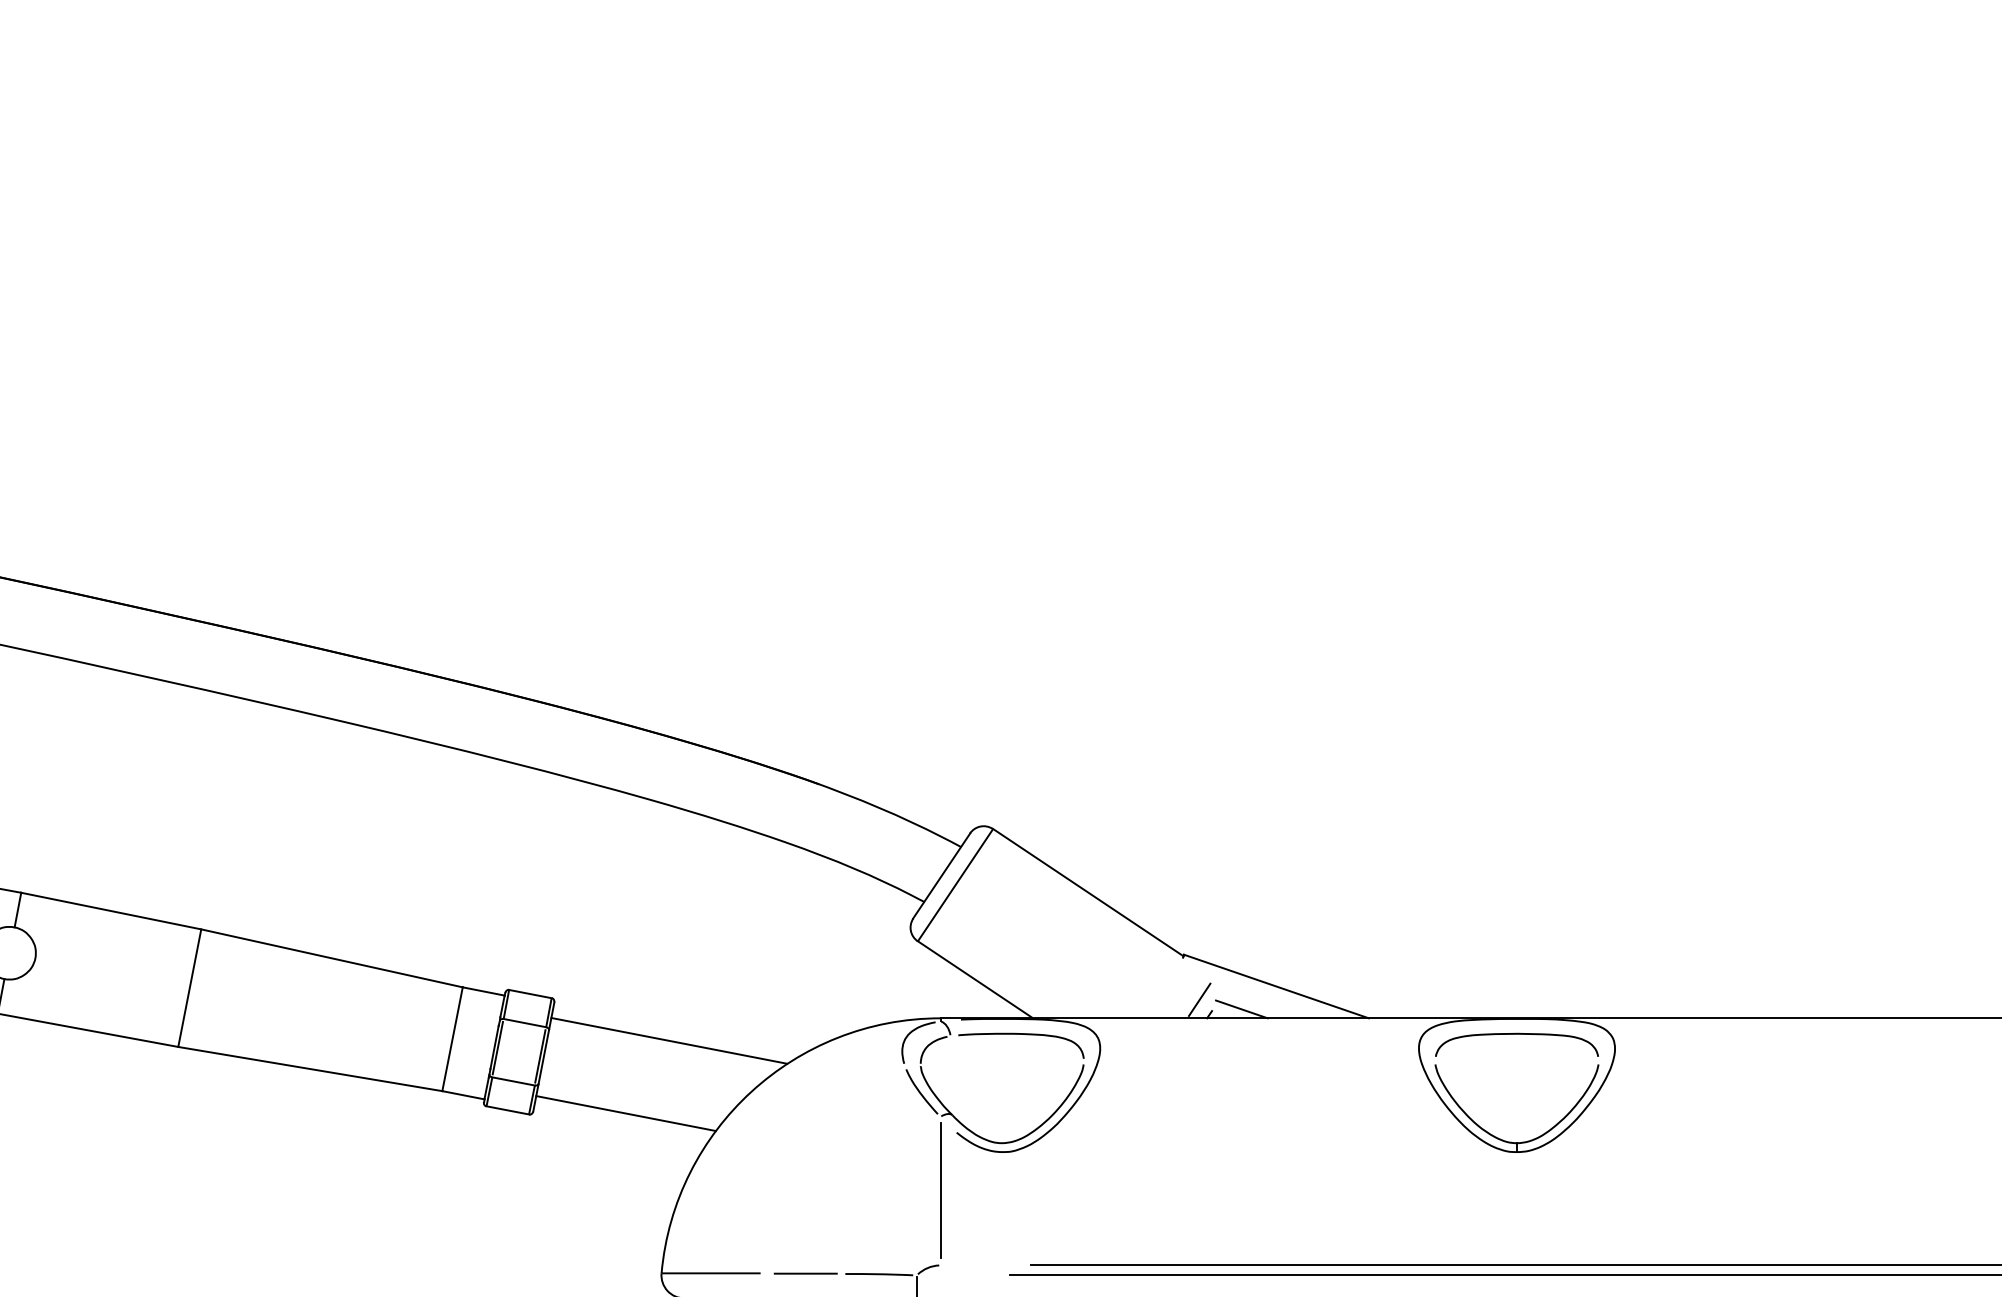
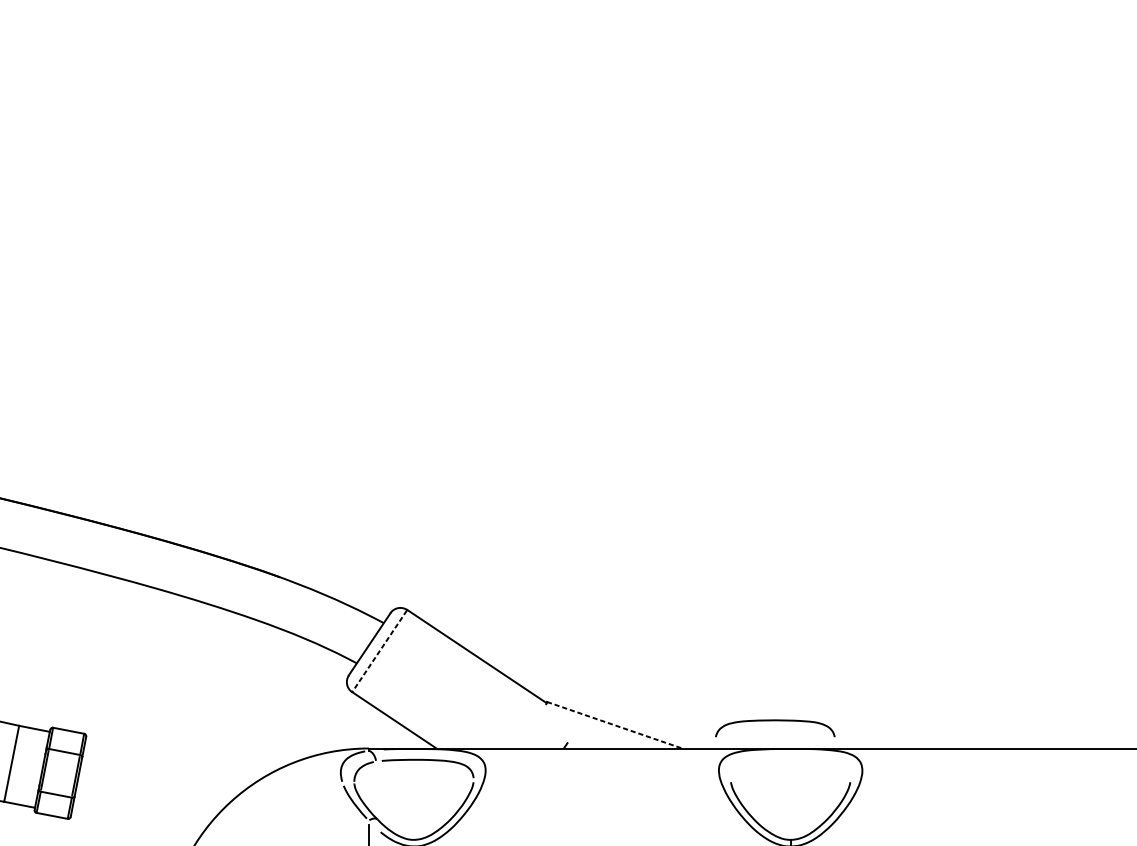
line: (955, 885) -> (379, 651), solid -> dashed
line: (1276, 986) -> (614, 725), solid -> dashed
line: (1199, 999) -> (558, 734), removed
line: (1241, 1009) -> (589, 742), removed
curve: (1516, 1034) -> (774, 720), moved
line: (669, 1040) -> (170, 764), removed
line: (625, 1113) -> (138, 818), removed

